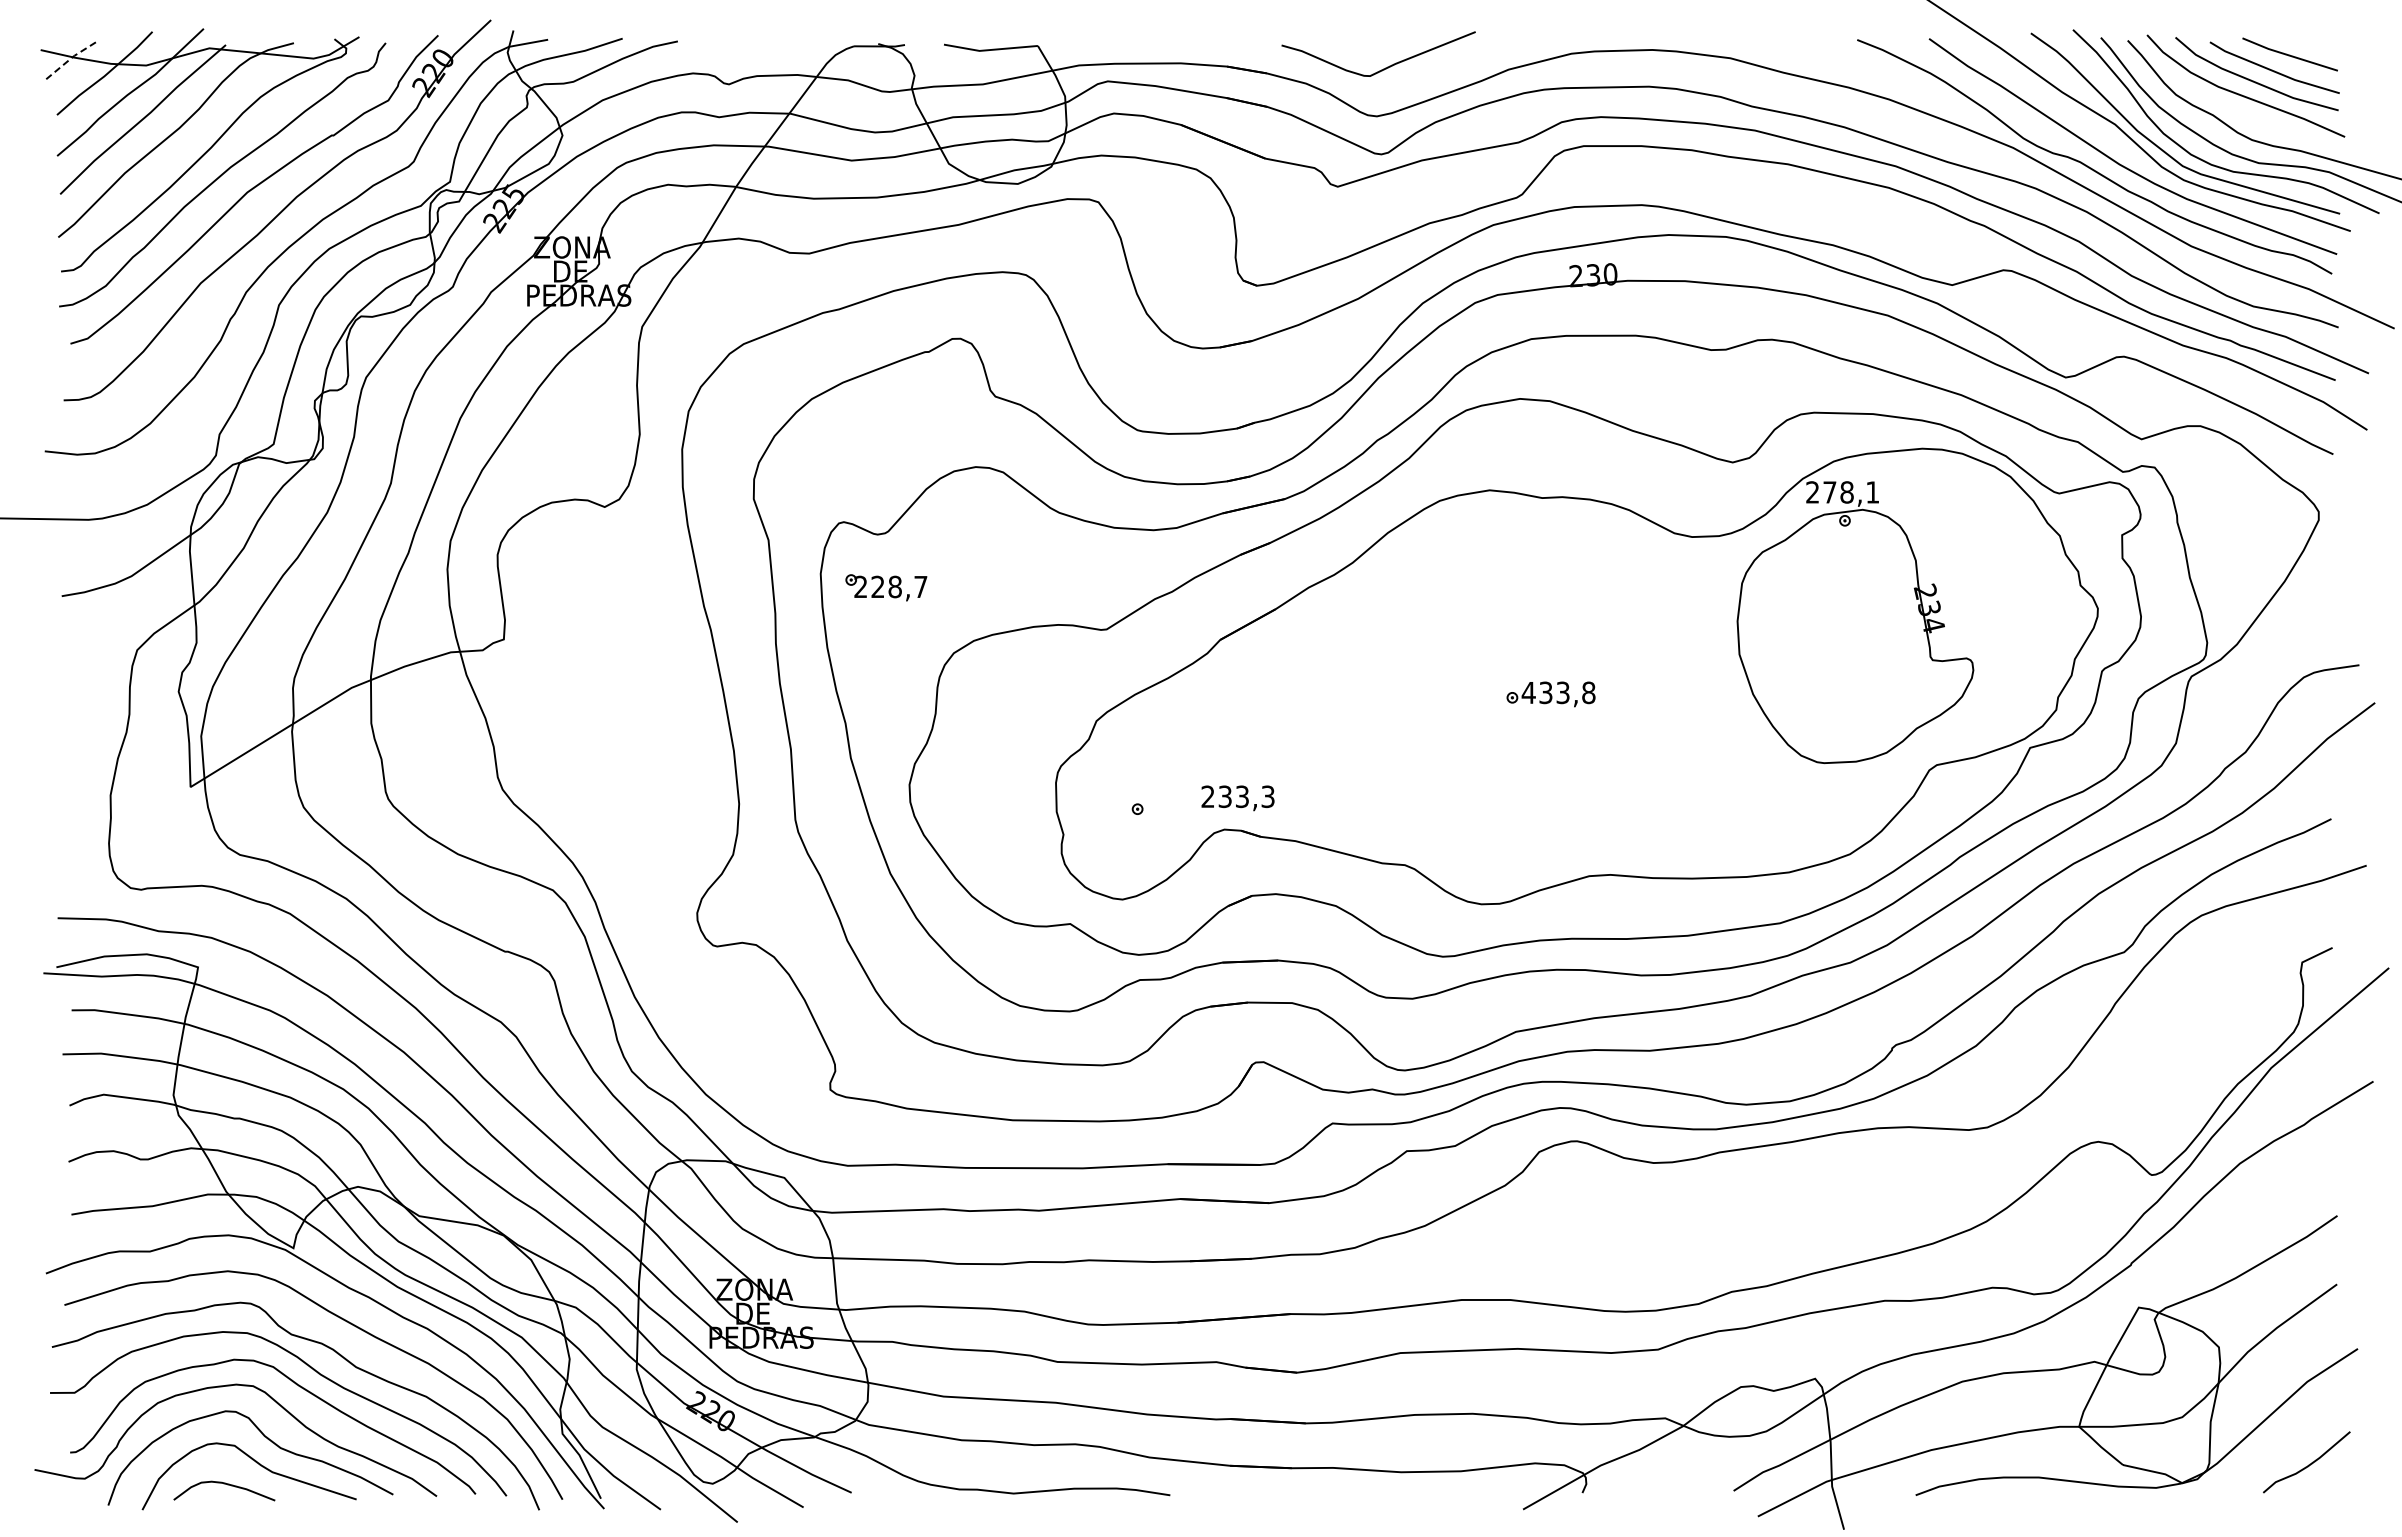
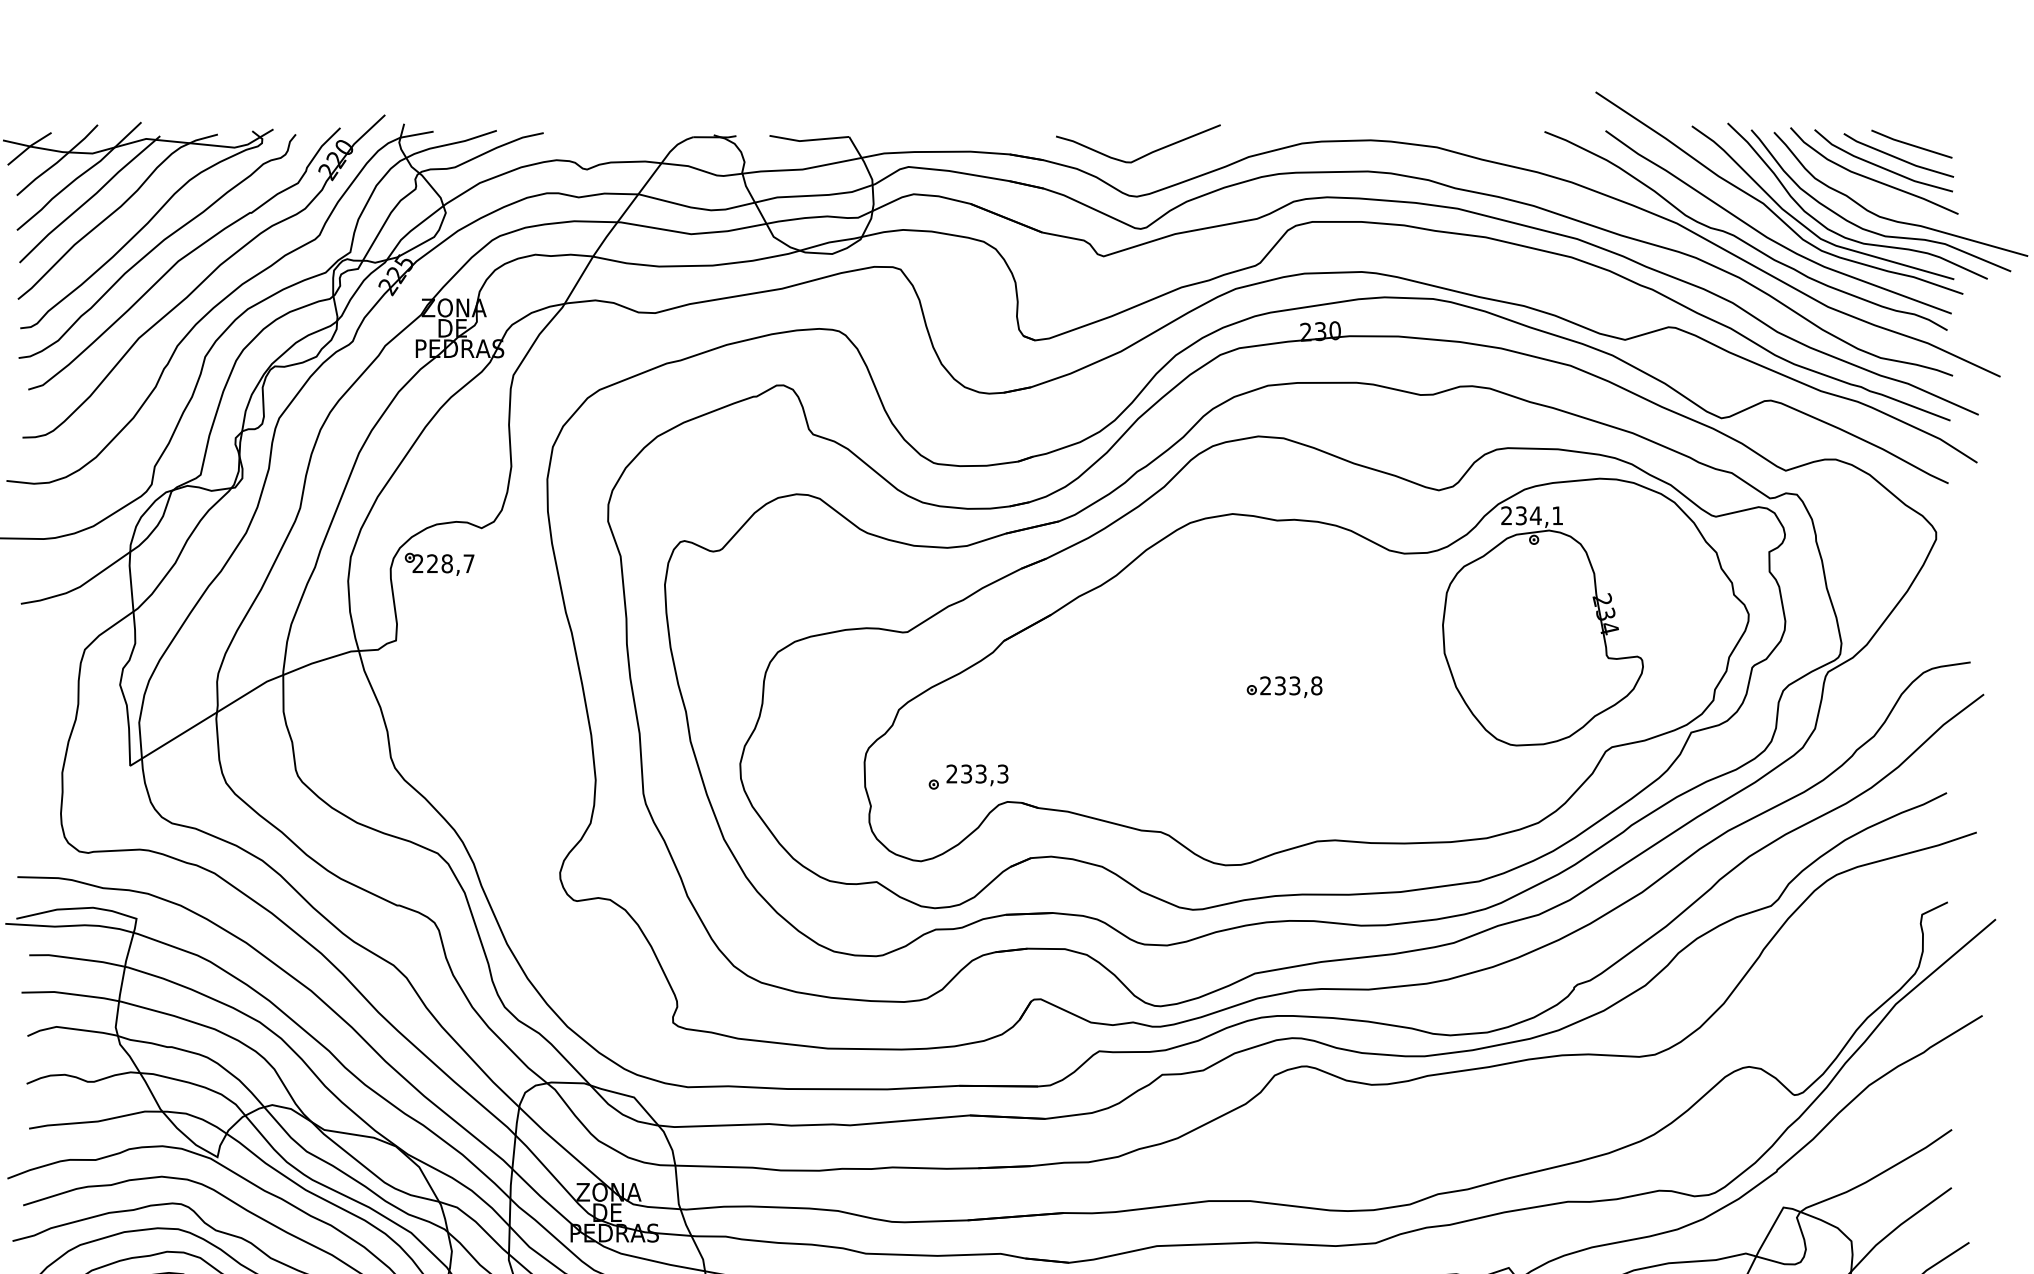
line: (71, 57) -> (29, 146), dashed -> solid
text: (1838, 492) -> (1528, 515), 278,1 -> 234,1
part: (886, 587) -> (439, 564), moved
text: (1528, 692) -> (1265, 685), 433,8 -> 233,8
text: (1237, 798) -> (977, 775), moved

